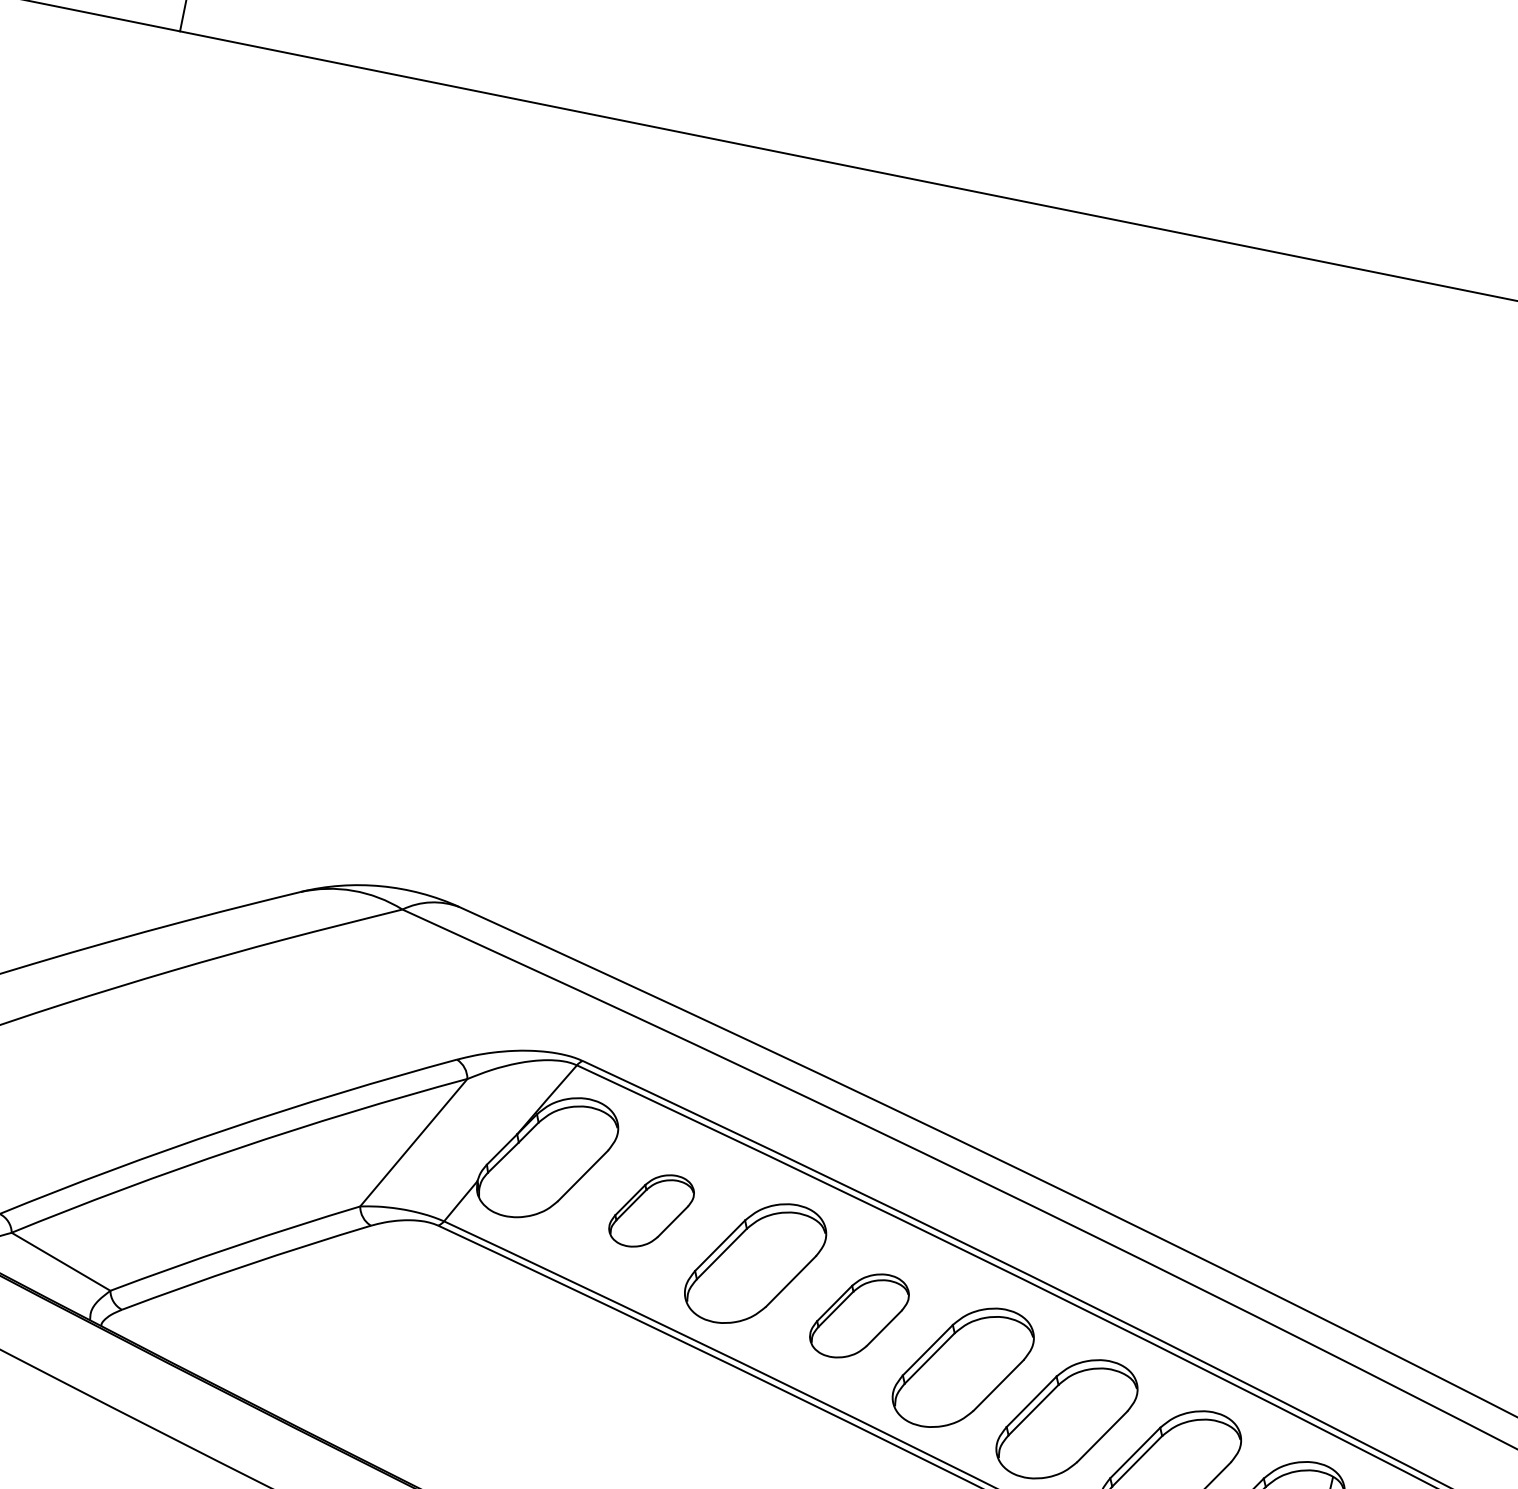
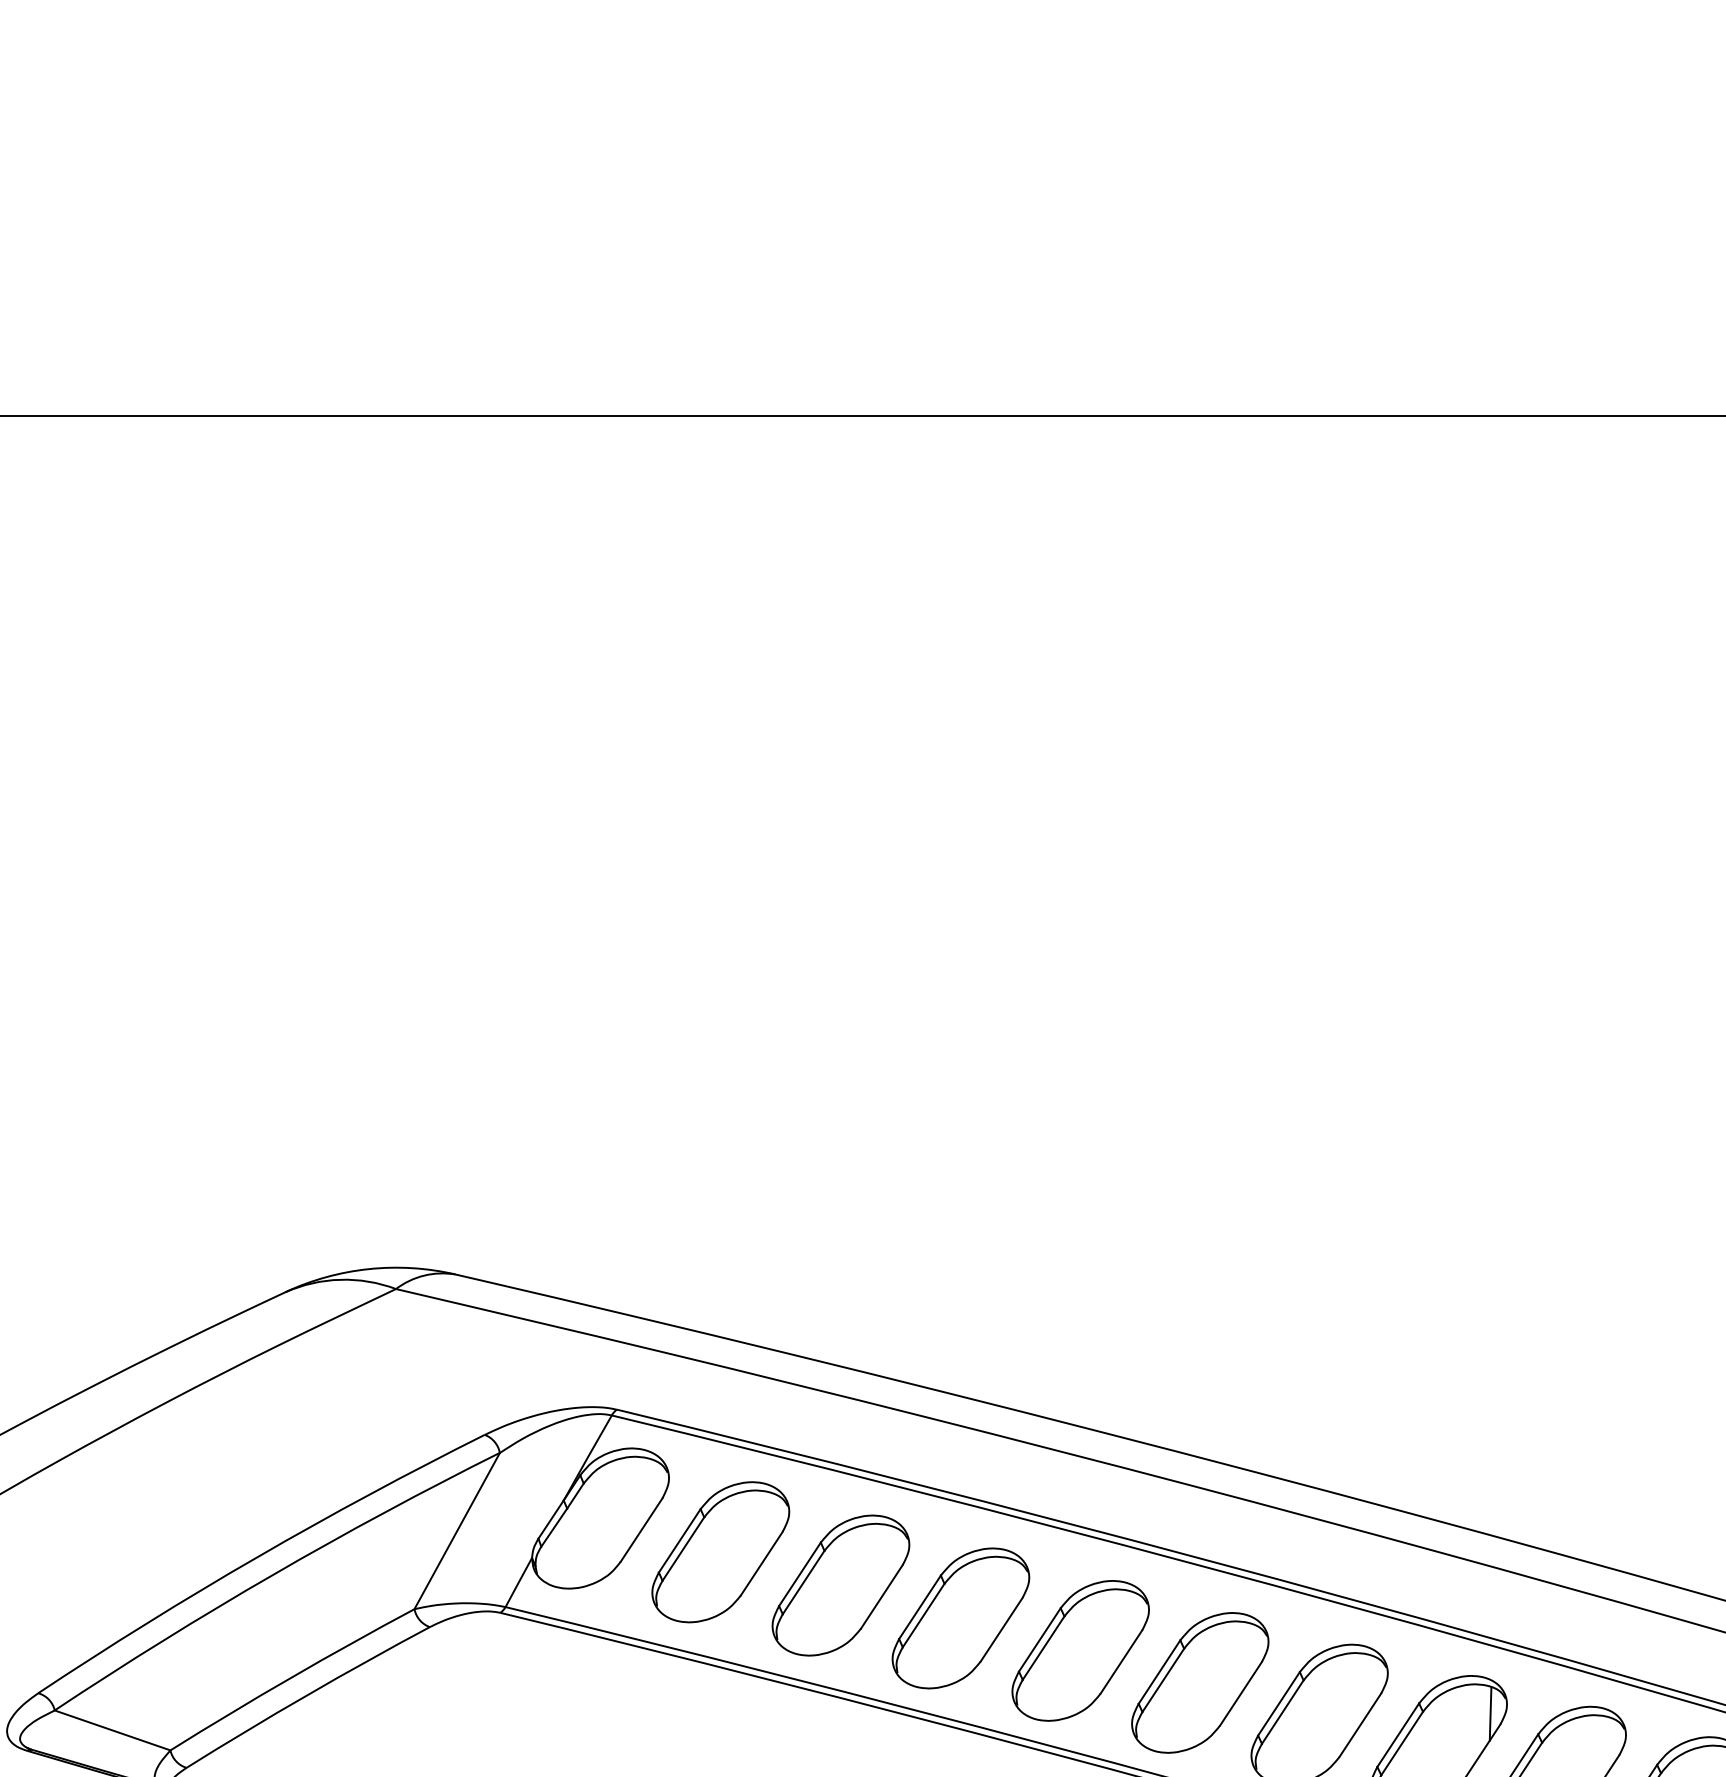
part: (651, 1211) -> (720, 1552), size x1.67
part: (859, 1315) -> (960, 1618), size x1.43

